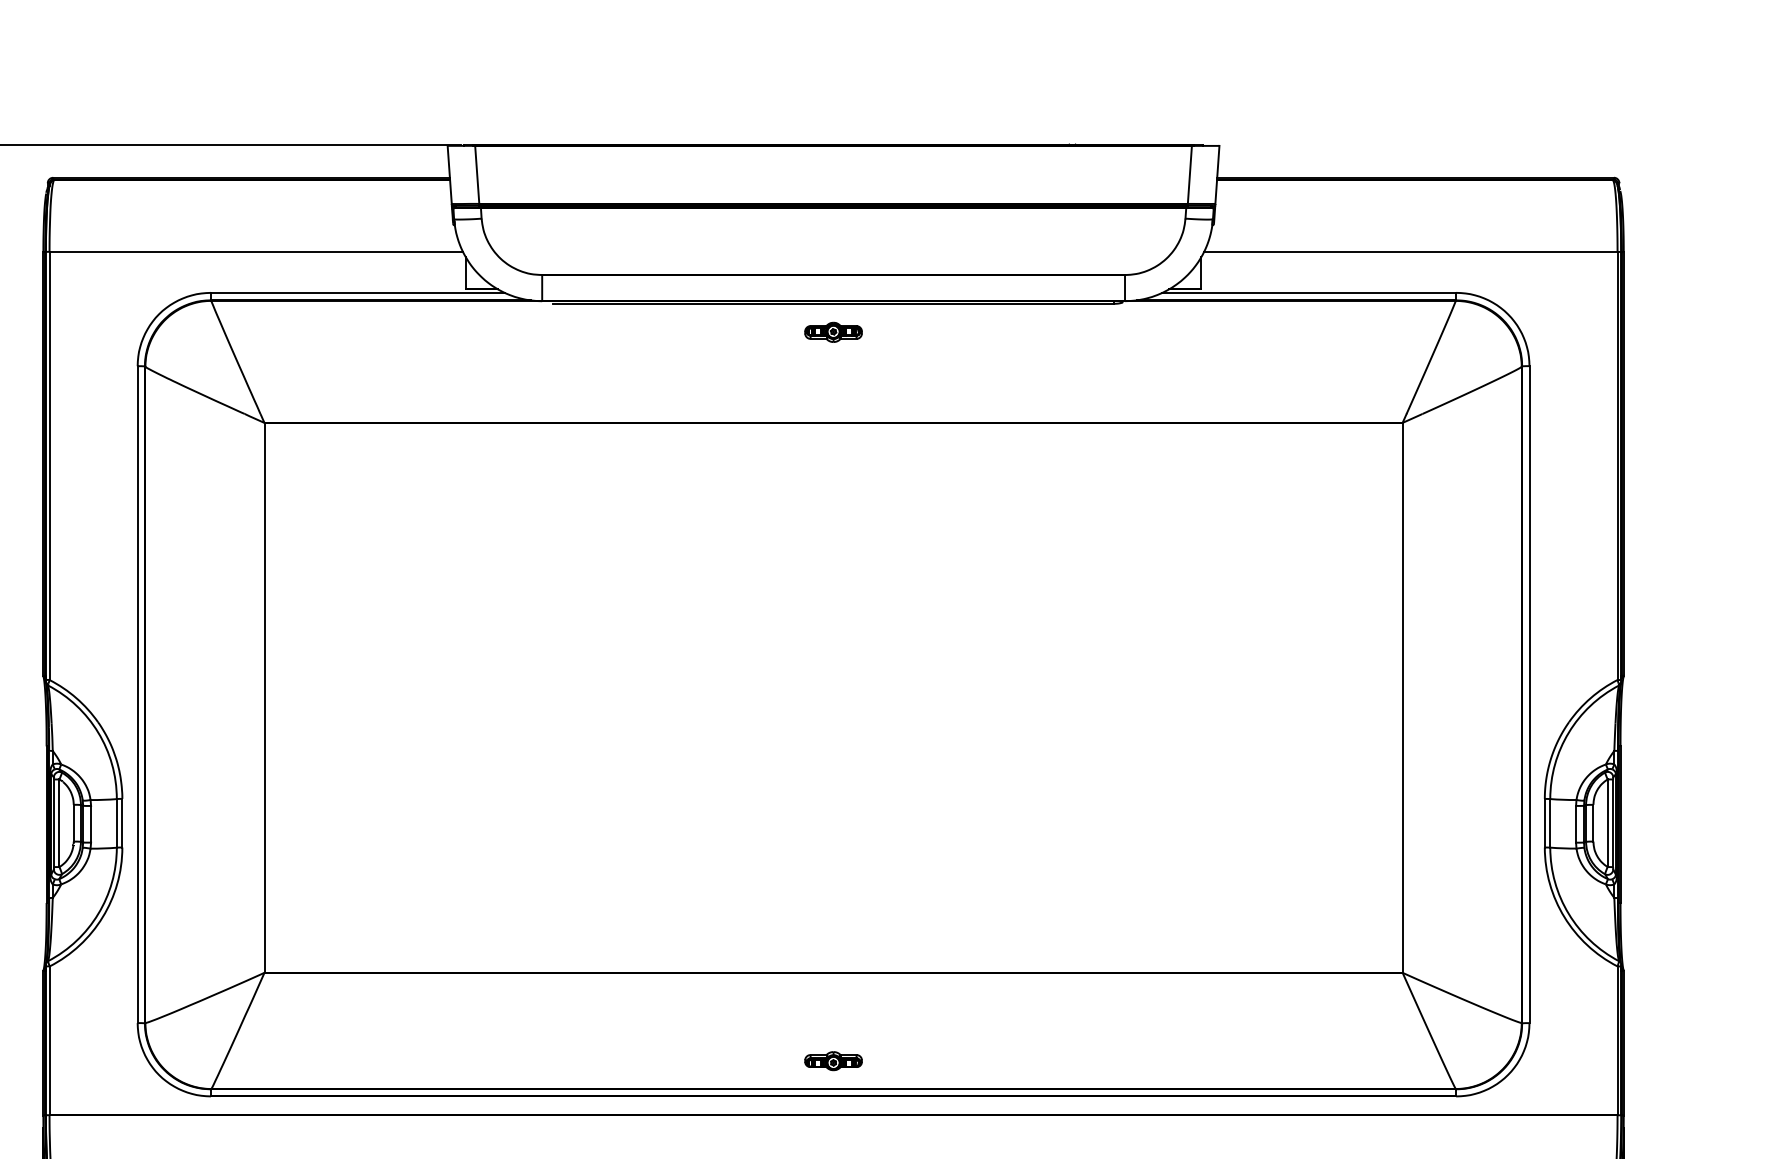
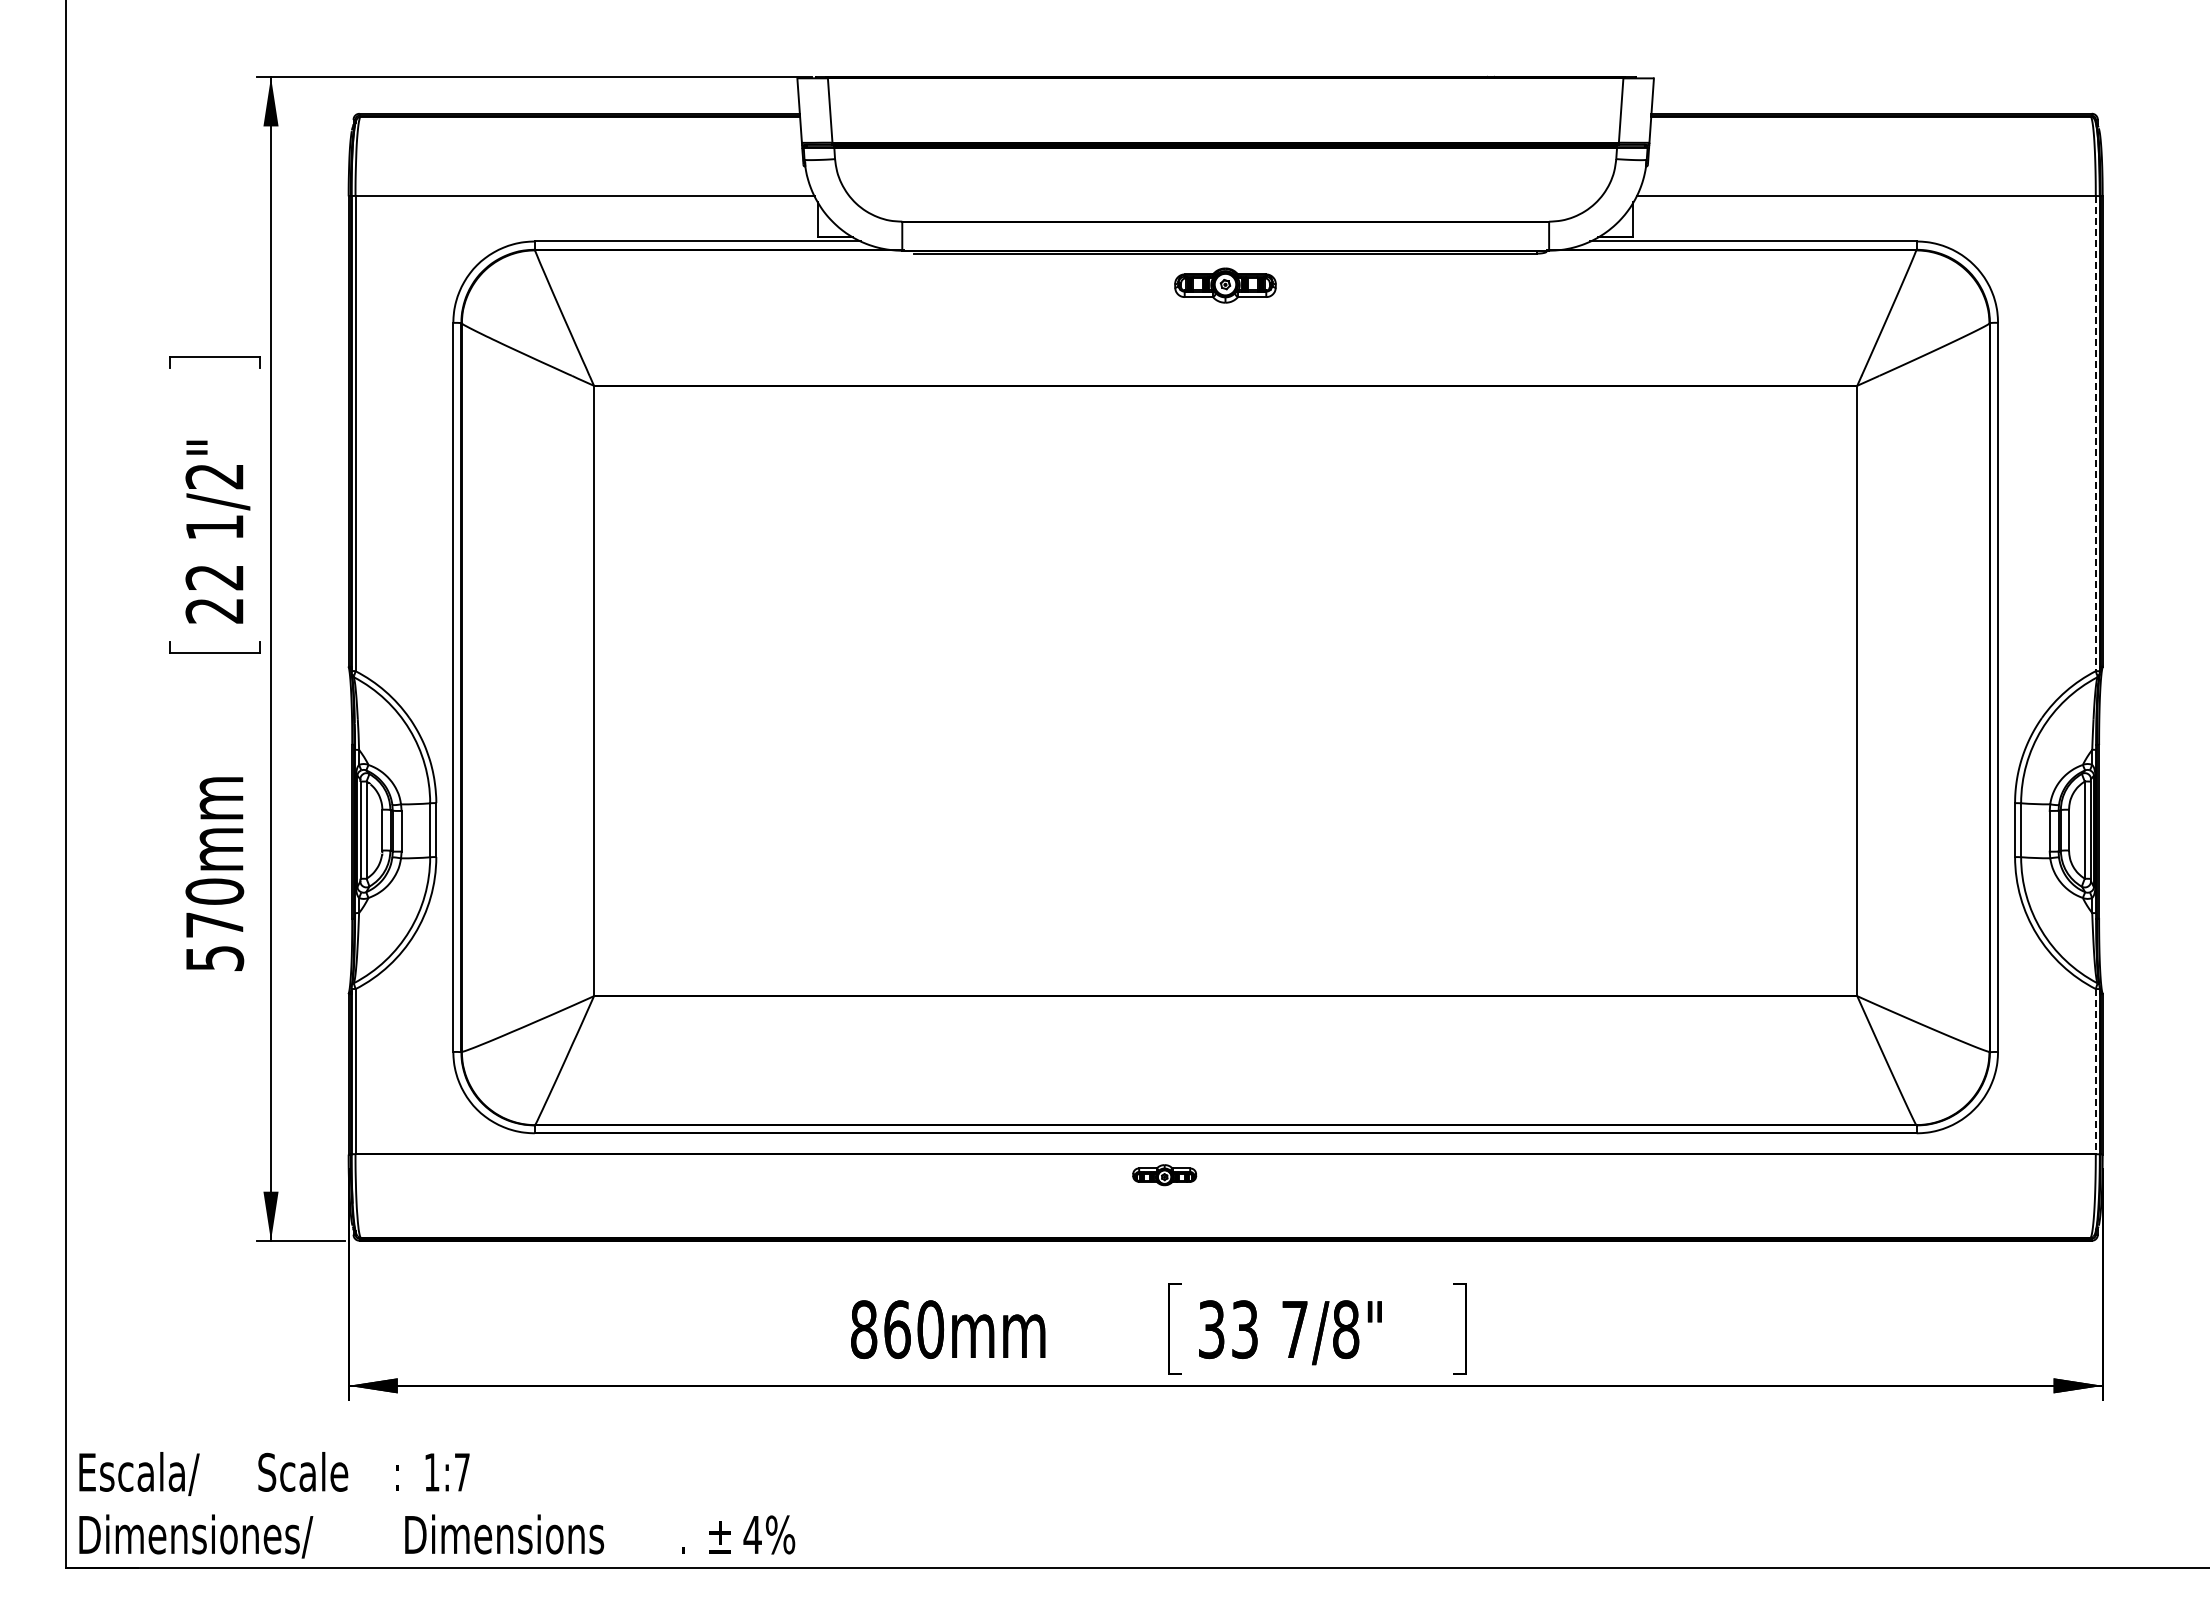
part: (833, 331) -> (1225, 284), size x1.6
line: (1617, 465) -> (2095, 433), solid -> dashed
line: (1617, 1040) -> (2095, 1071), solid -> dashed
part: (833, 1061) -> (1164, 1175), moved

